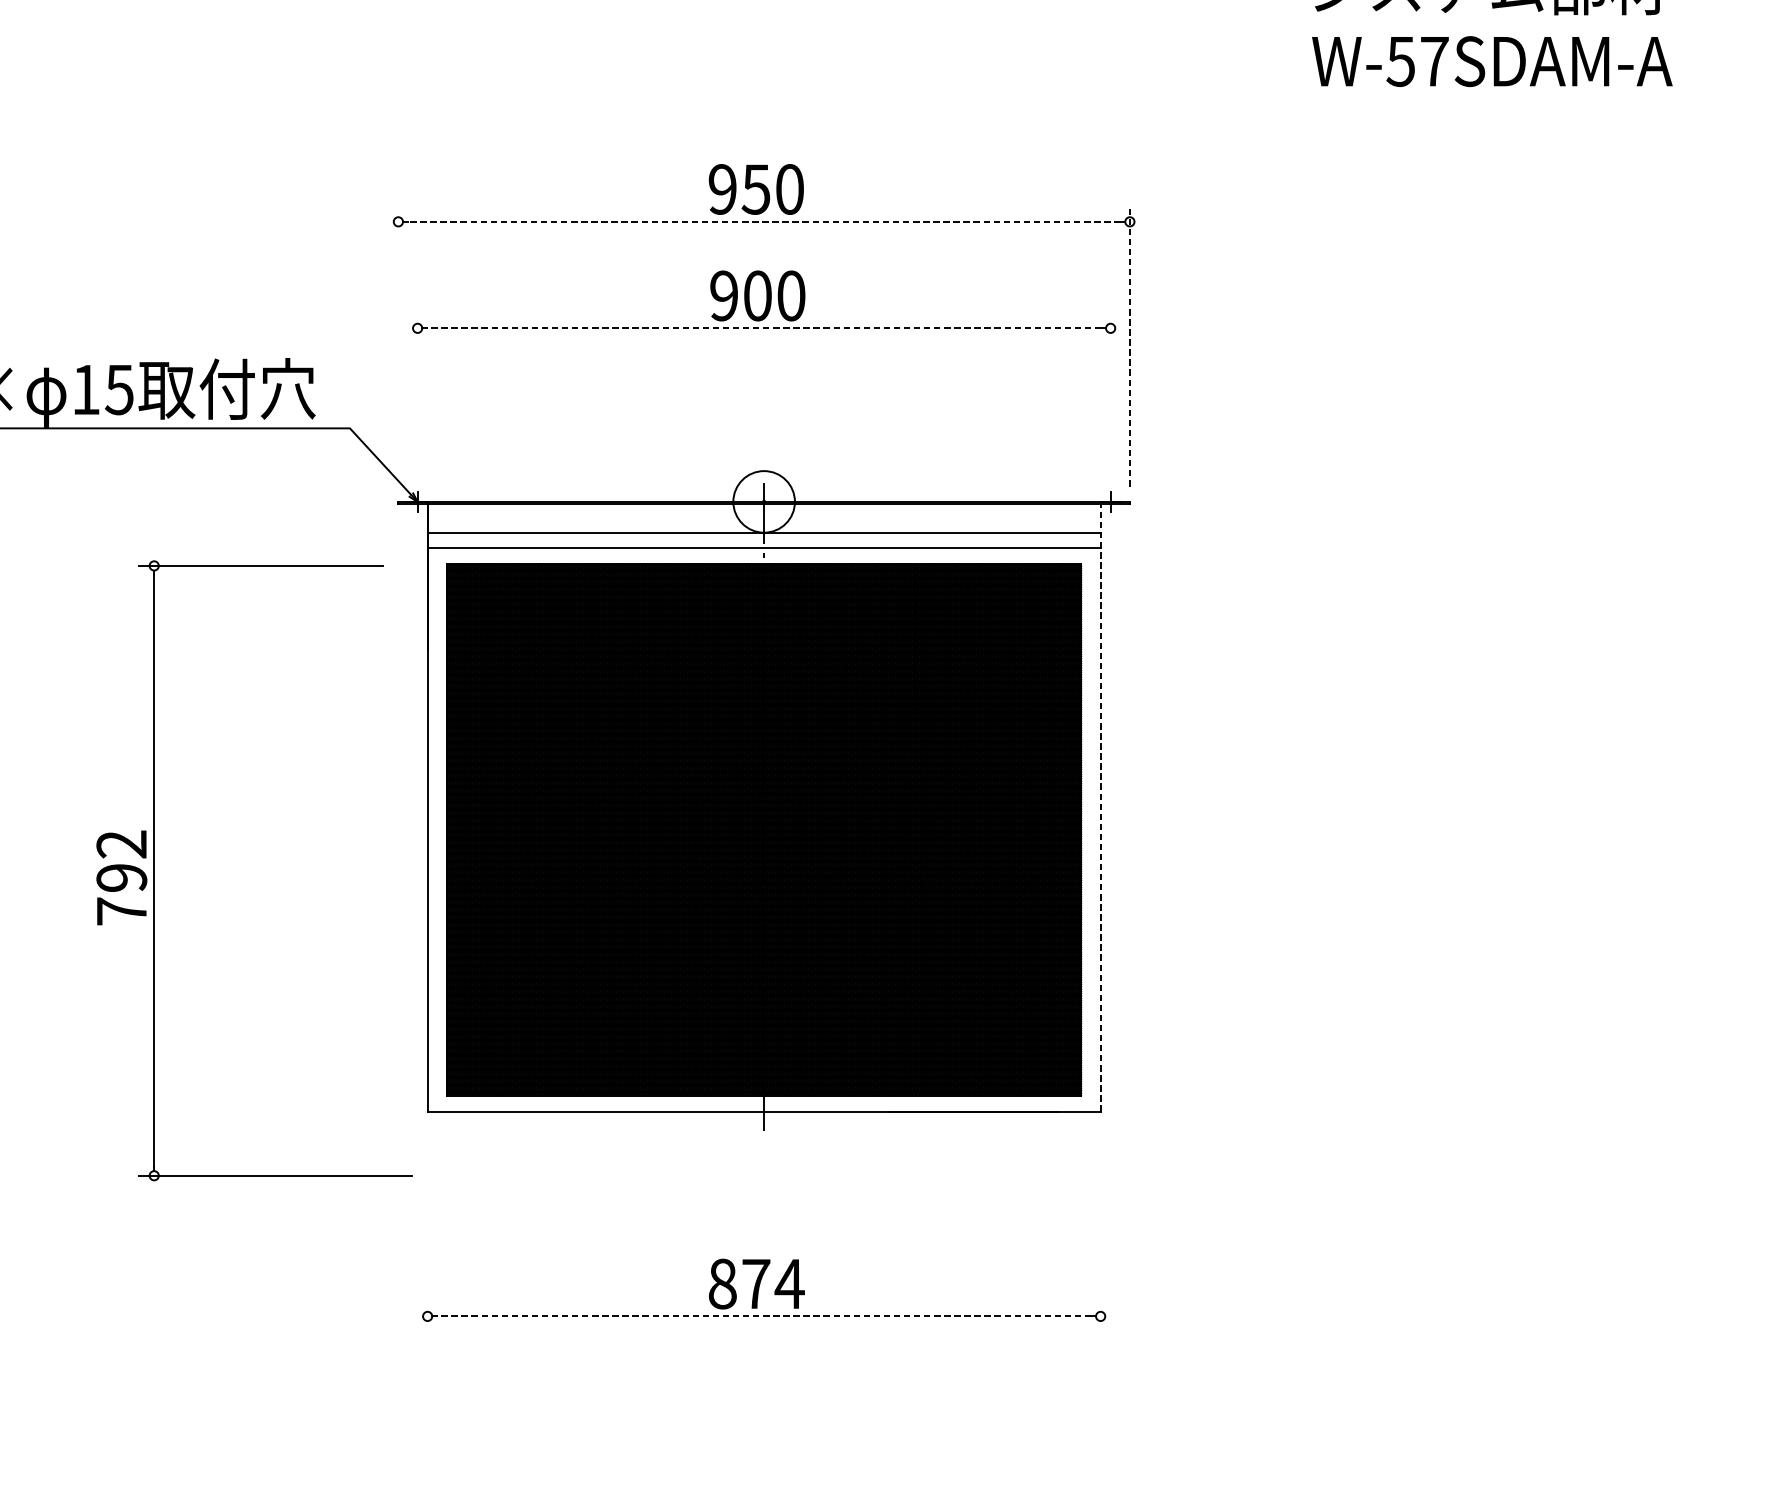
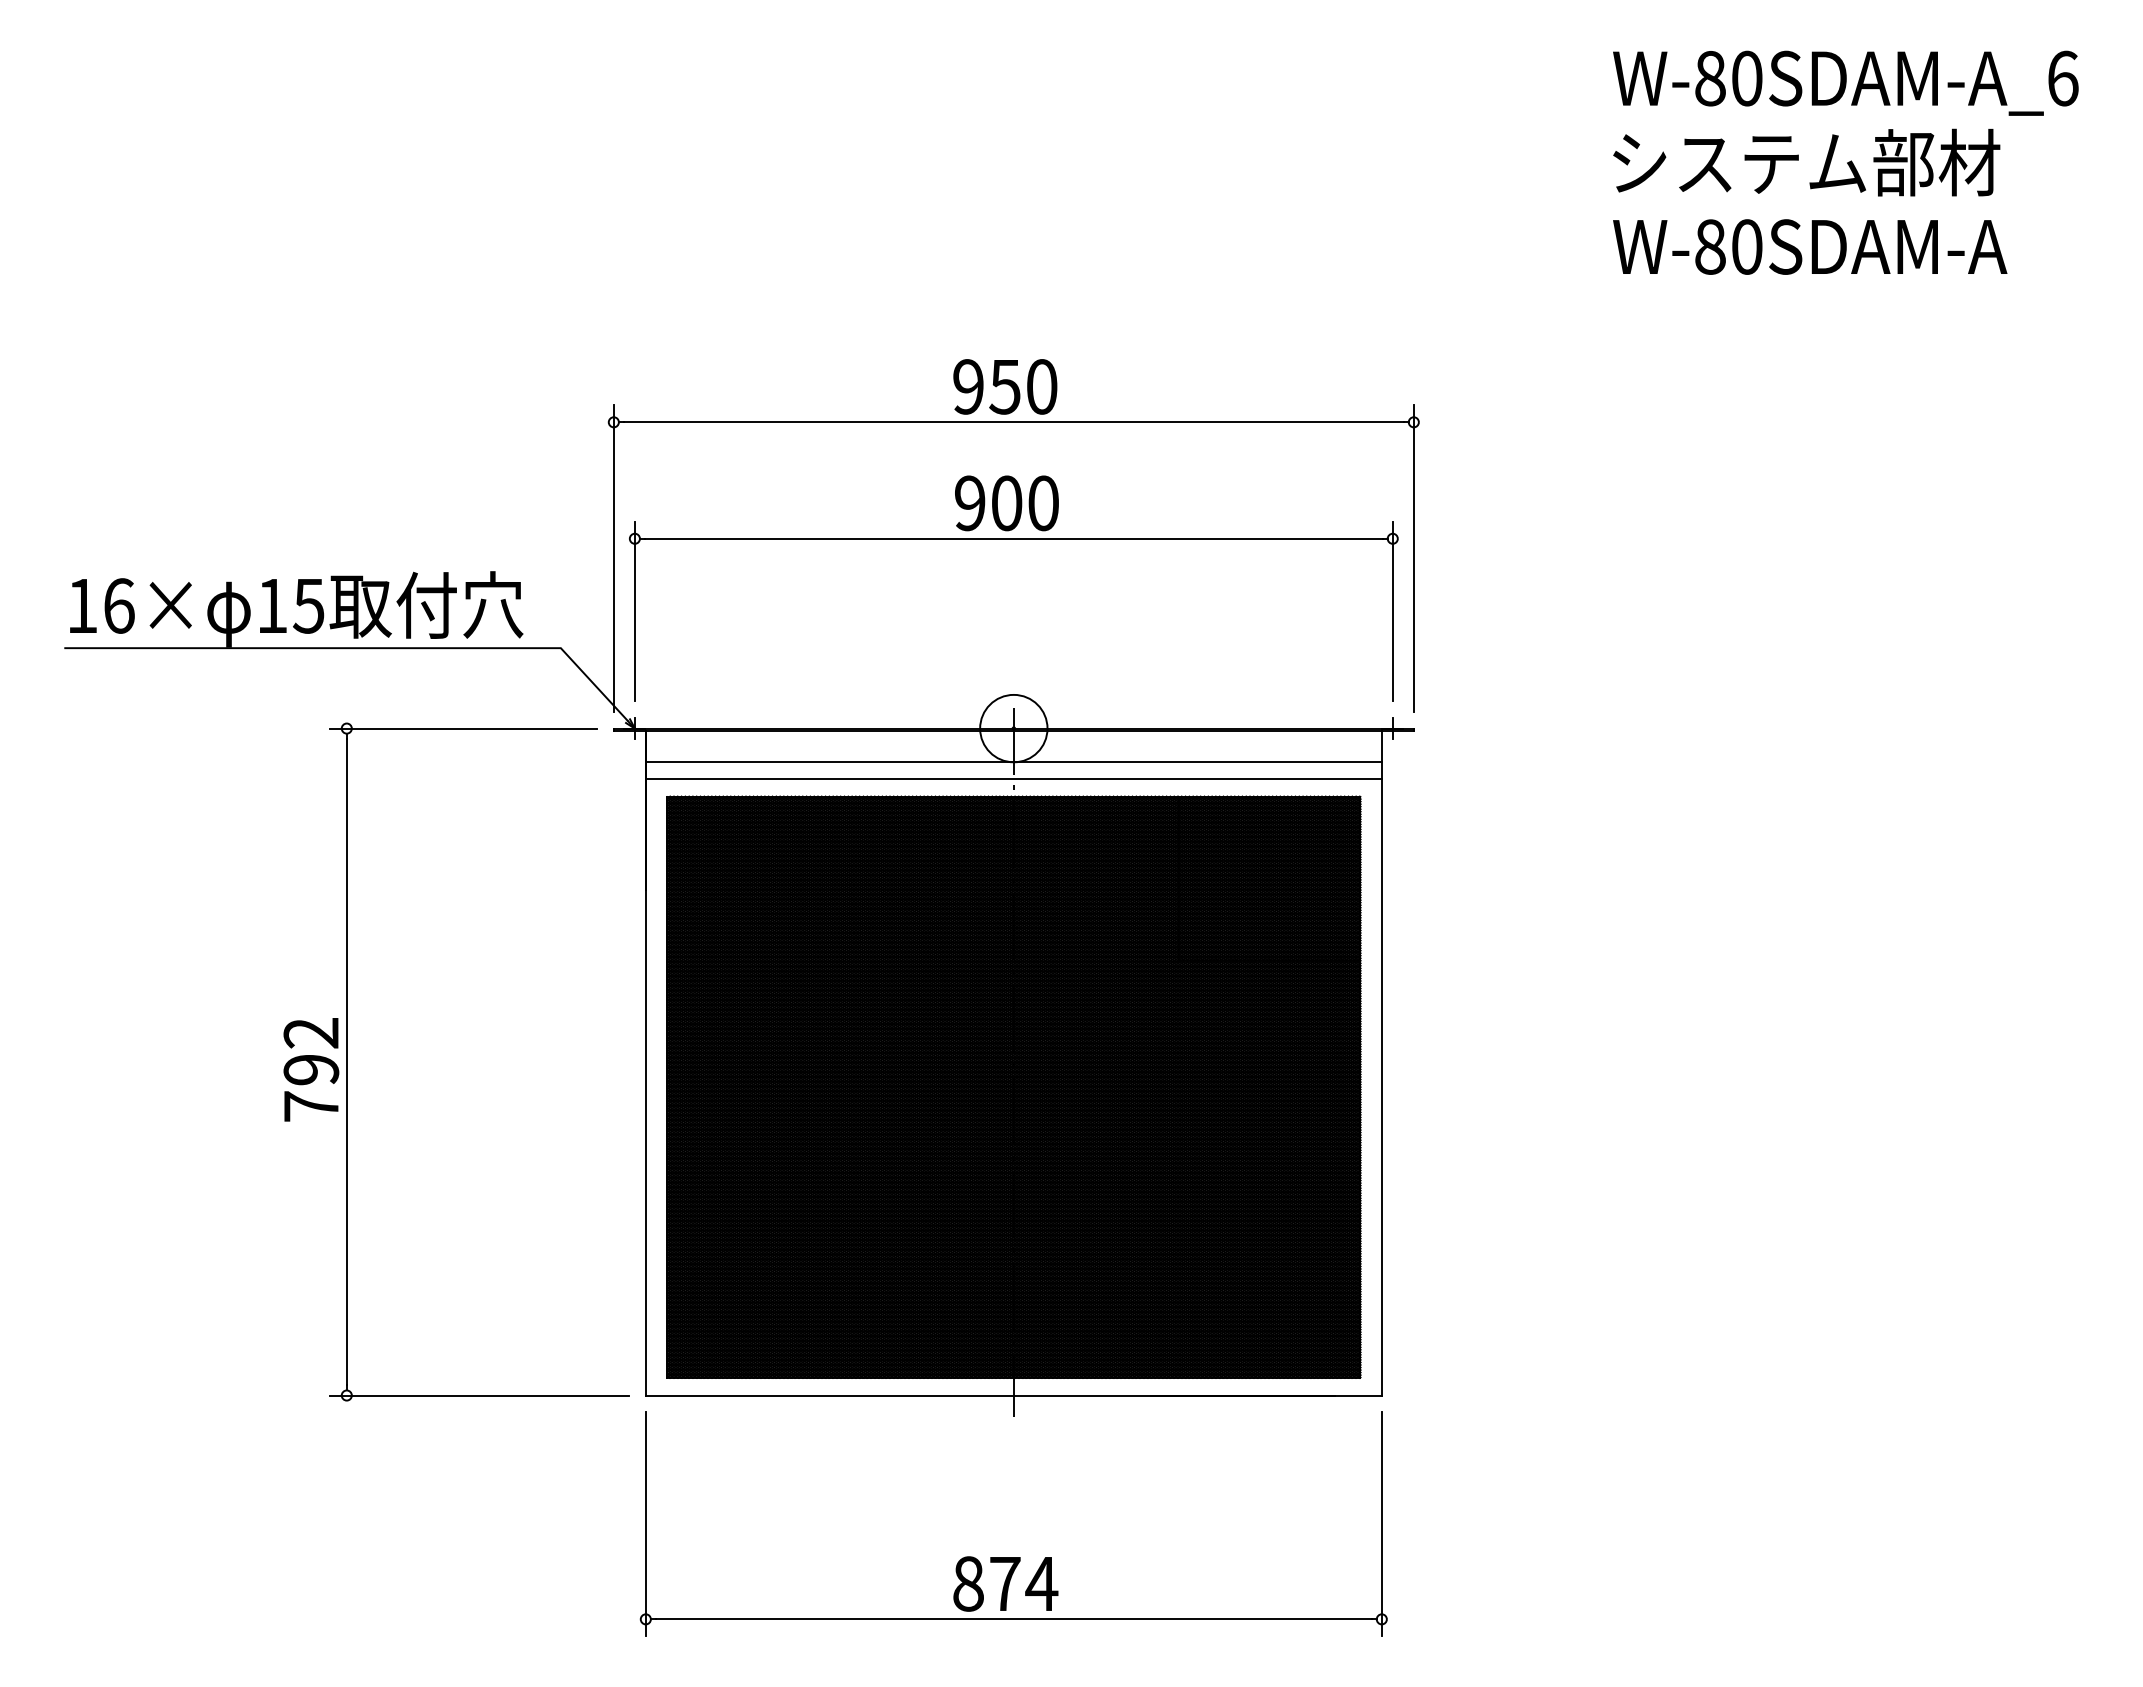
text: (1417, 61) -> (1728, 246), W-57SDAM-A -> W-80SDAM-A
line: (763, 222) -> (1013, 422), dashed -> solid
line: (763, 328) -> (1013, 538), dashed -> solid
line: (398, 346) -> (613, 558), added
line: (1129, 346) -> (1413, 558), dashed -> solid
line: (417, 394) -> (634, 611), added
line: (1110, 394) -> (1392, 611), added
line: (1100, 807) -> (1381, 1062), dashed -> solid
part: (154, 870) -> (347, 1061), moved
line: (427, 1229) -> (645, 1524), added
line: (1100, 1229) -> (1381, 1524), added
line: (763, 1316) -> (1013, 1619), dashed -> solid

